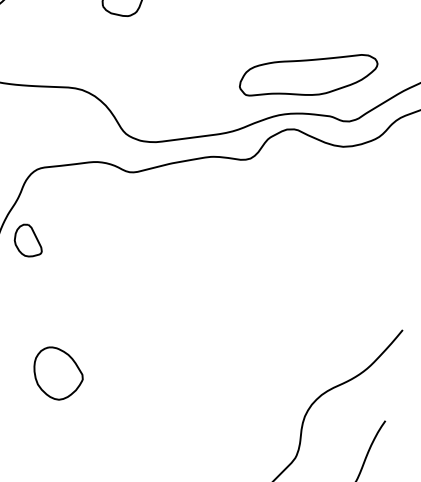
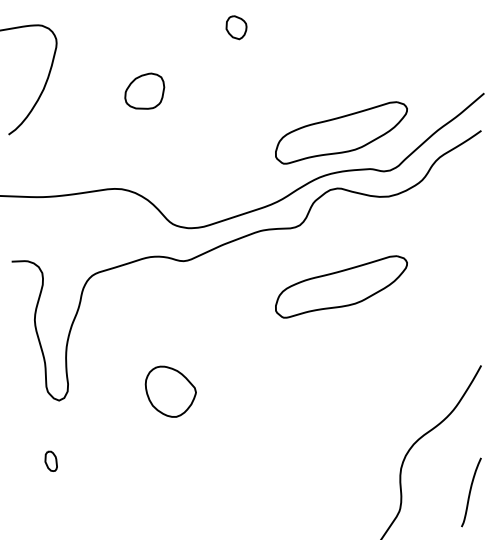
part: (280, 226) -> (341, 286), added
part: (29, 240) -> (97, 346), removed
part: (57, 373) -> (170, 391), moved

